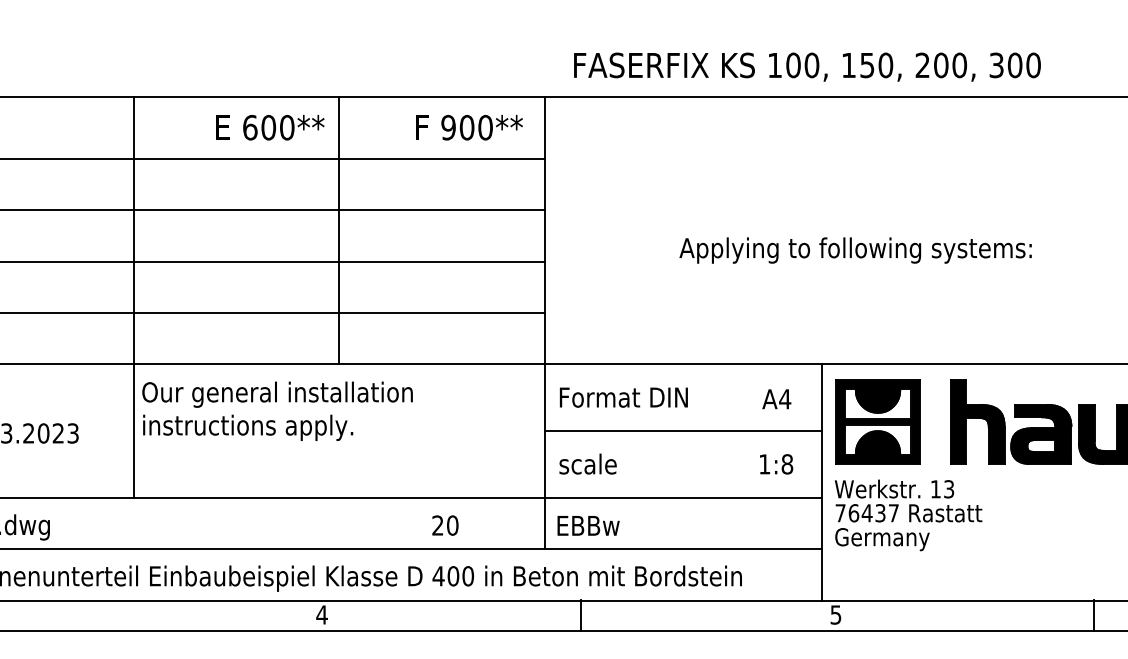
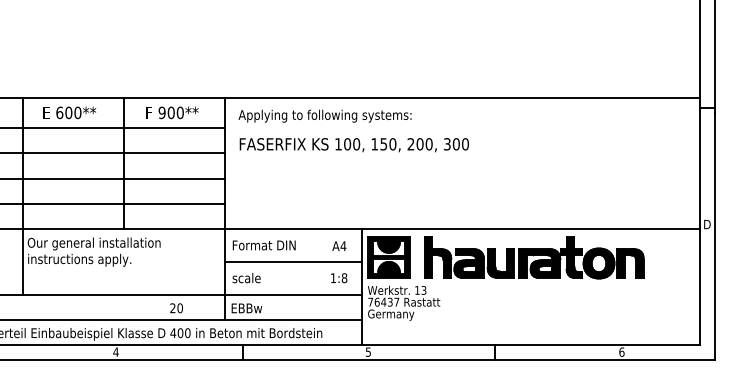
text: (805, 67) -> (353, 145), moved
text: (270, 126) -> (69, 112), moved
text: (469, 126) -> (172, 112), moved
text: (854, 249) -> (324, 115), moved

